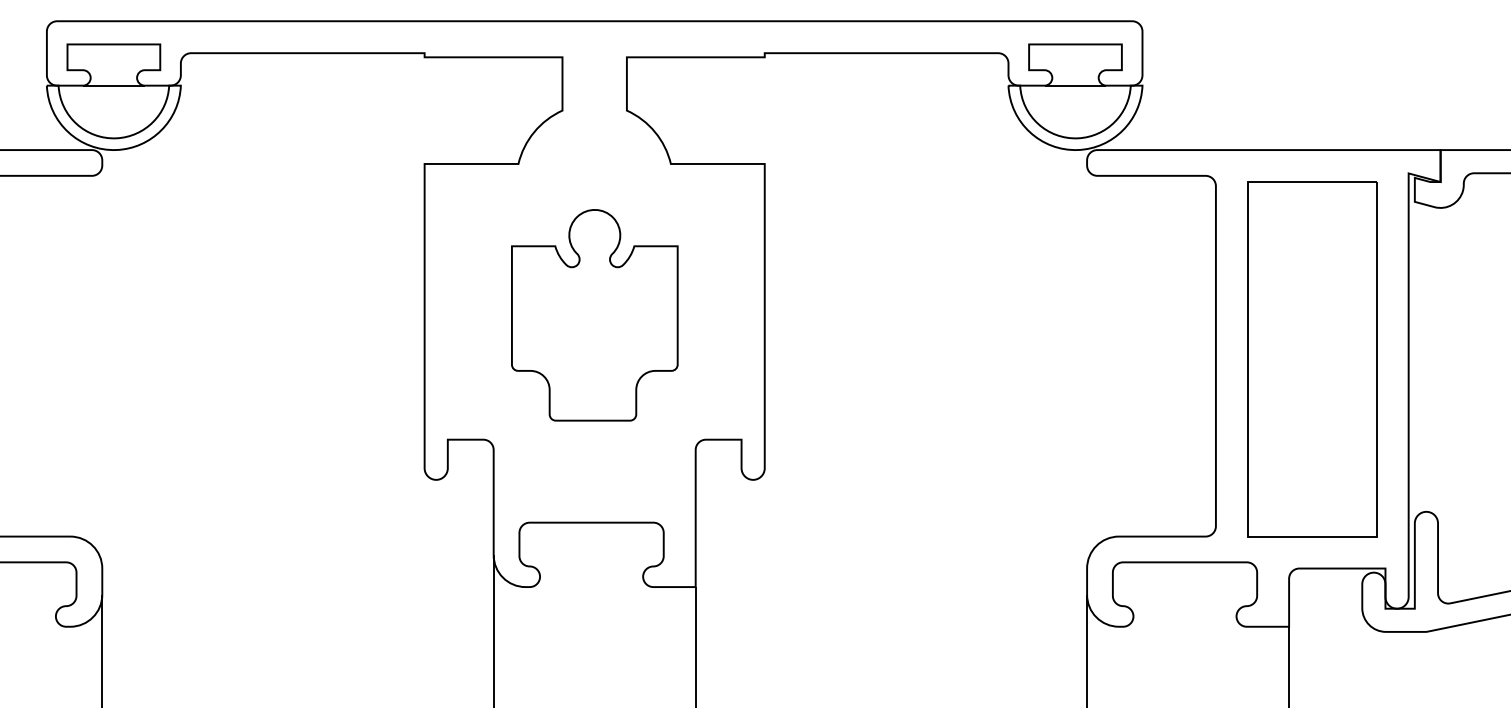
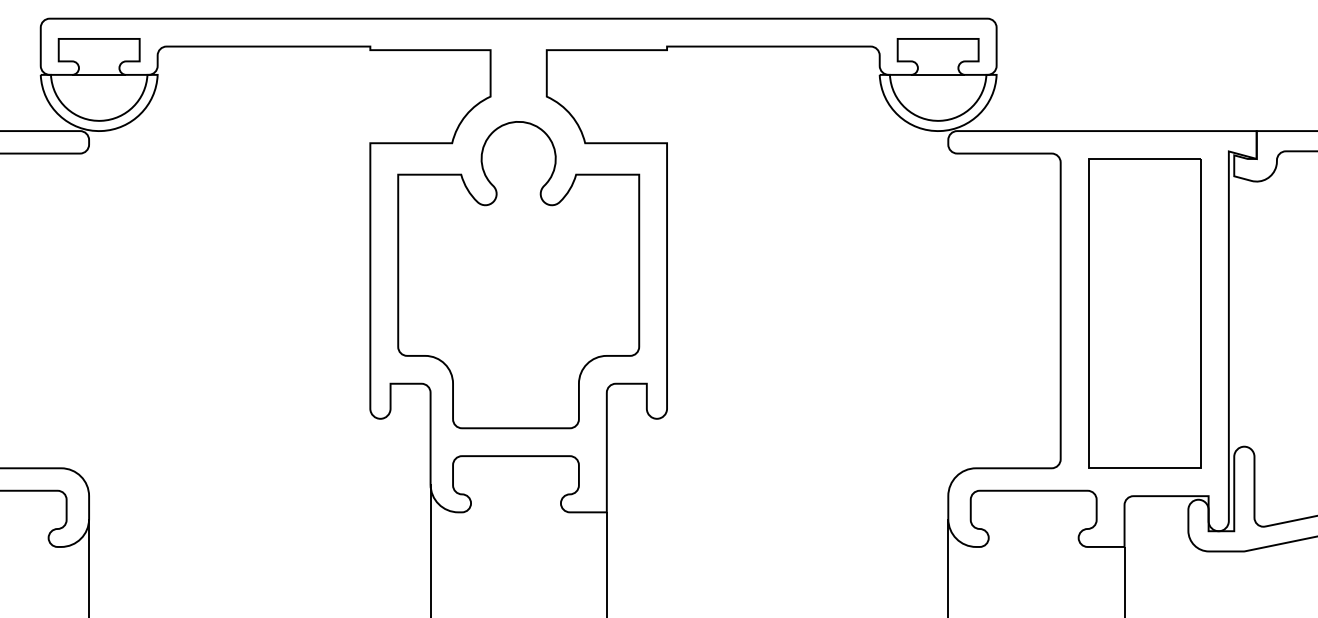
part: (594, 315) -> (518, 275), size x1.67

